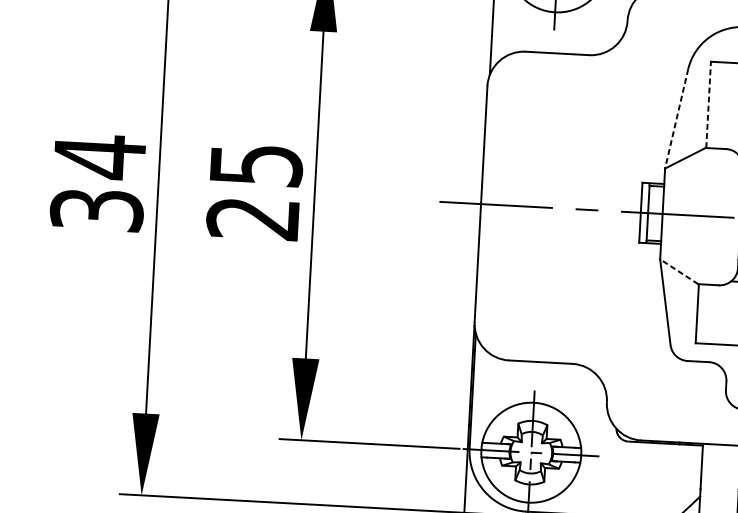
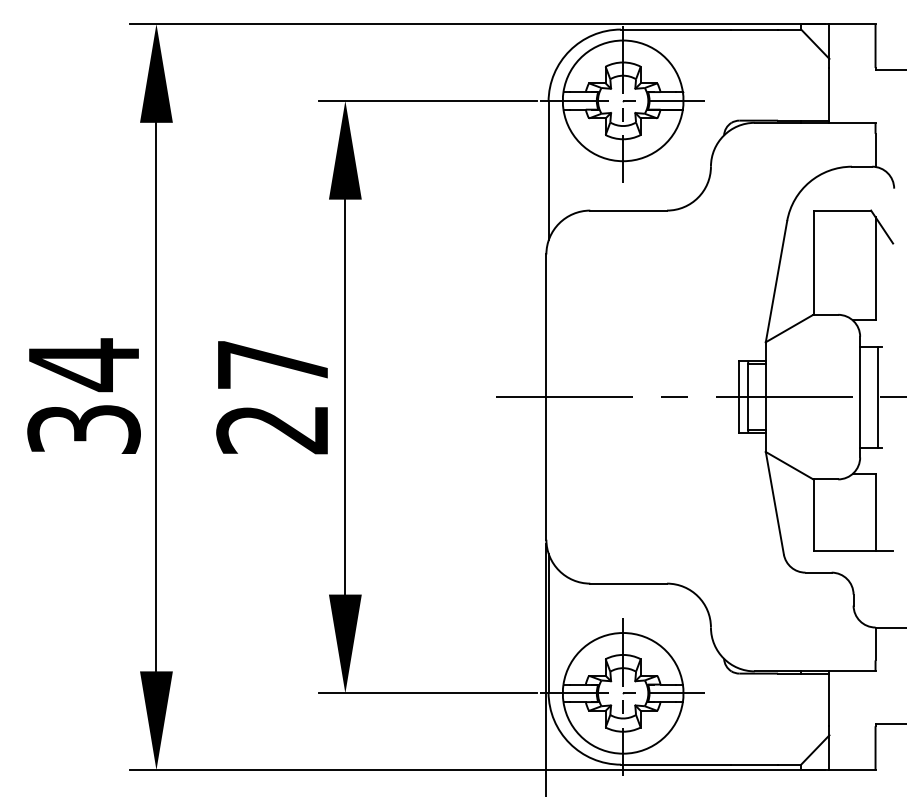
line: (708, 104) -> (814, 262), dashed -> solid
line: (676, 118) -> (776, 281), dashed -> solid
text: (256, 165) -> (273, 365), 25 -> 27
line: (679, 271) -> (789, 465), dashed -> solid

